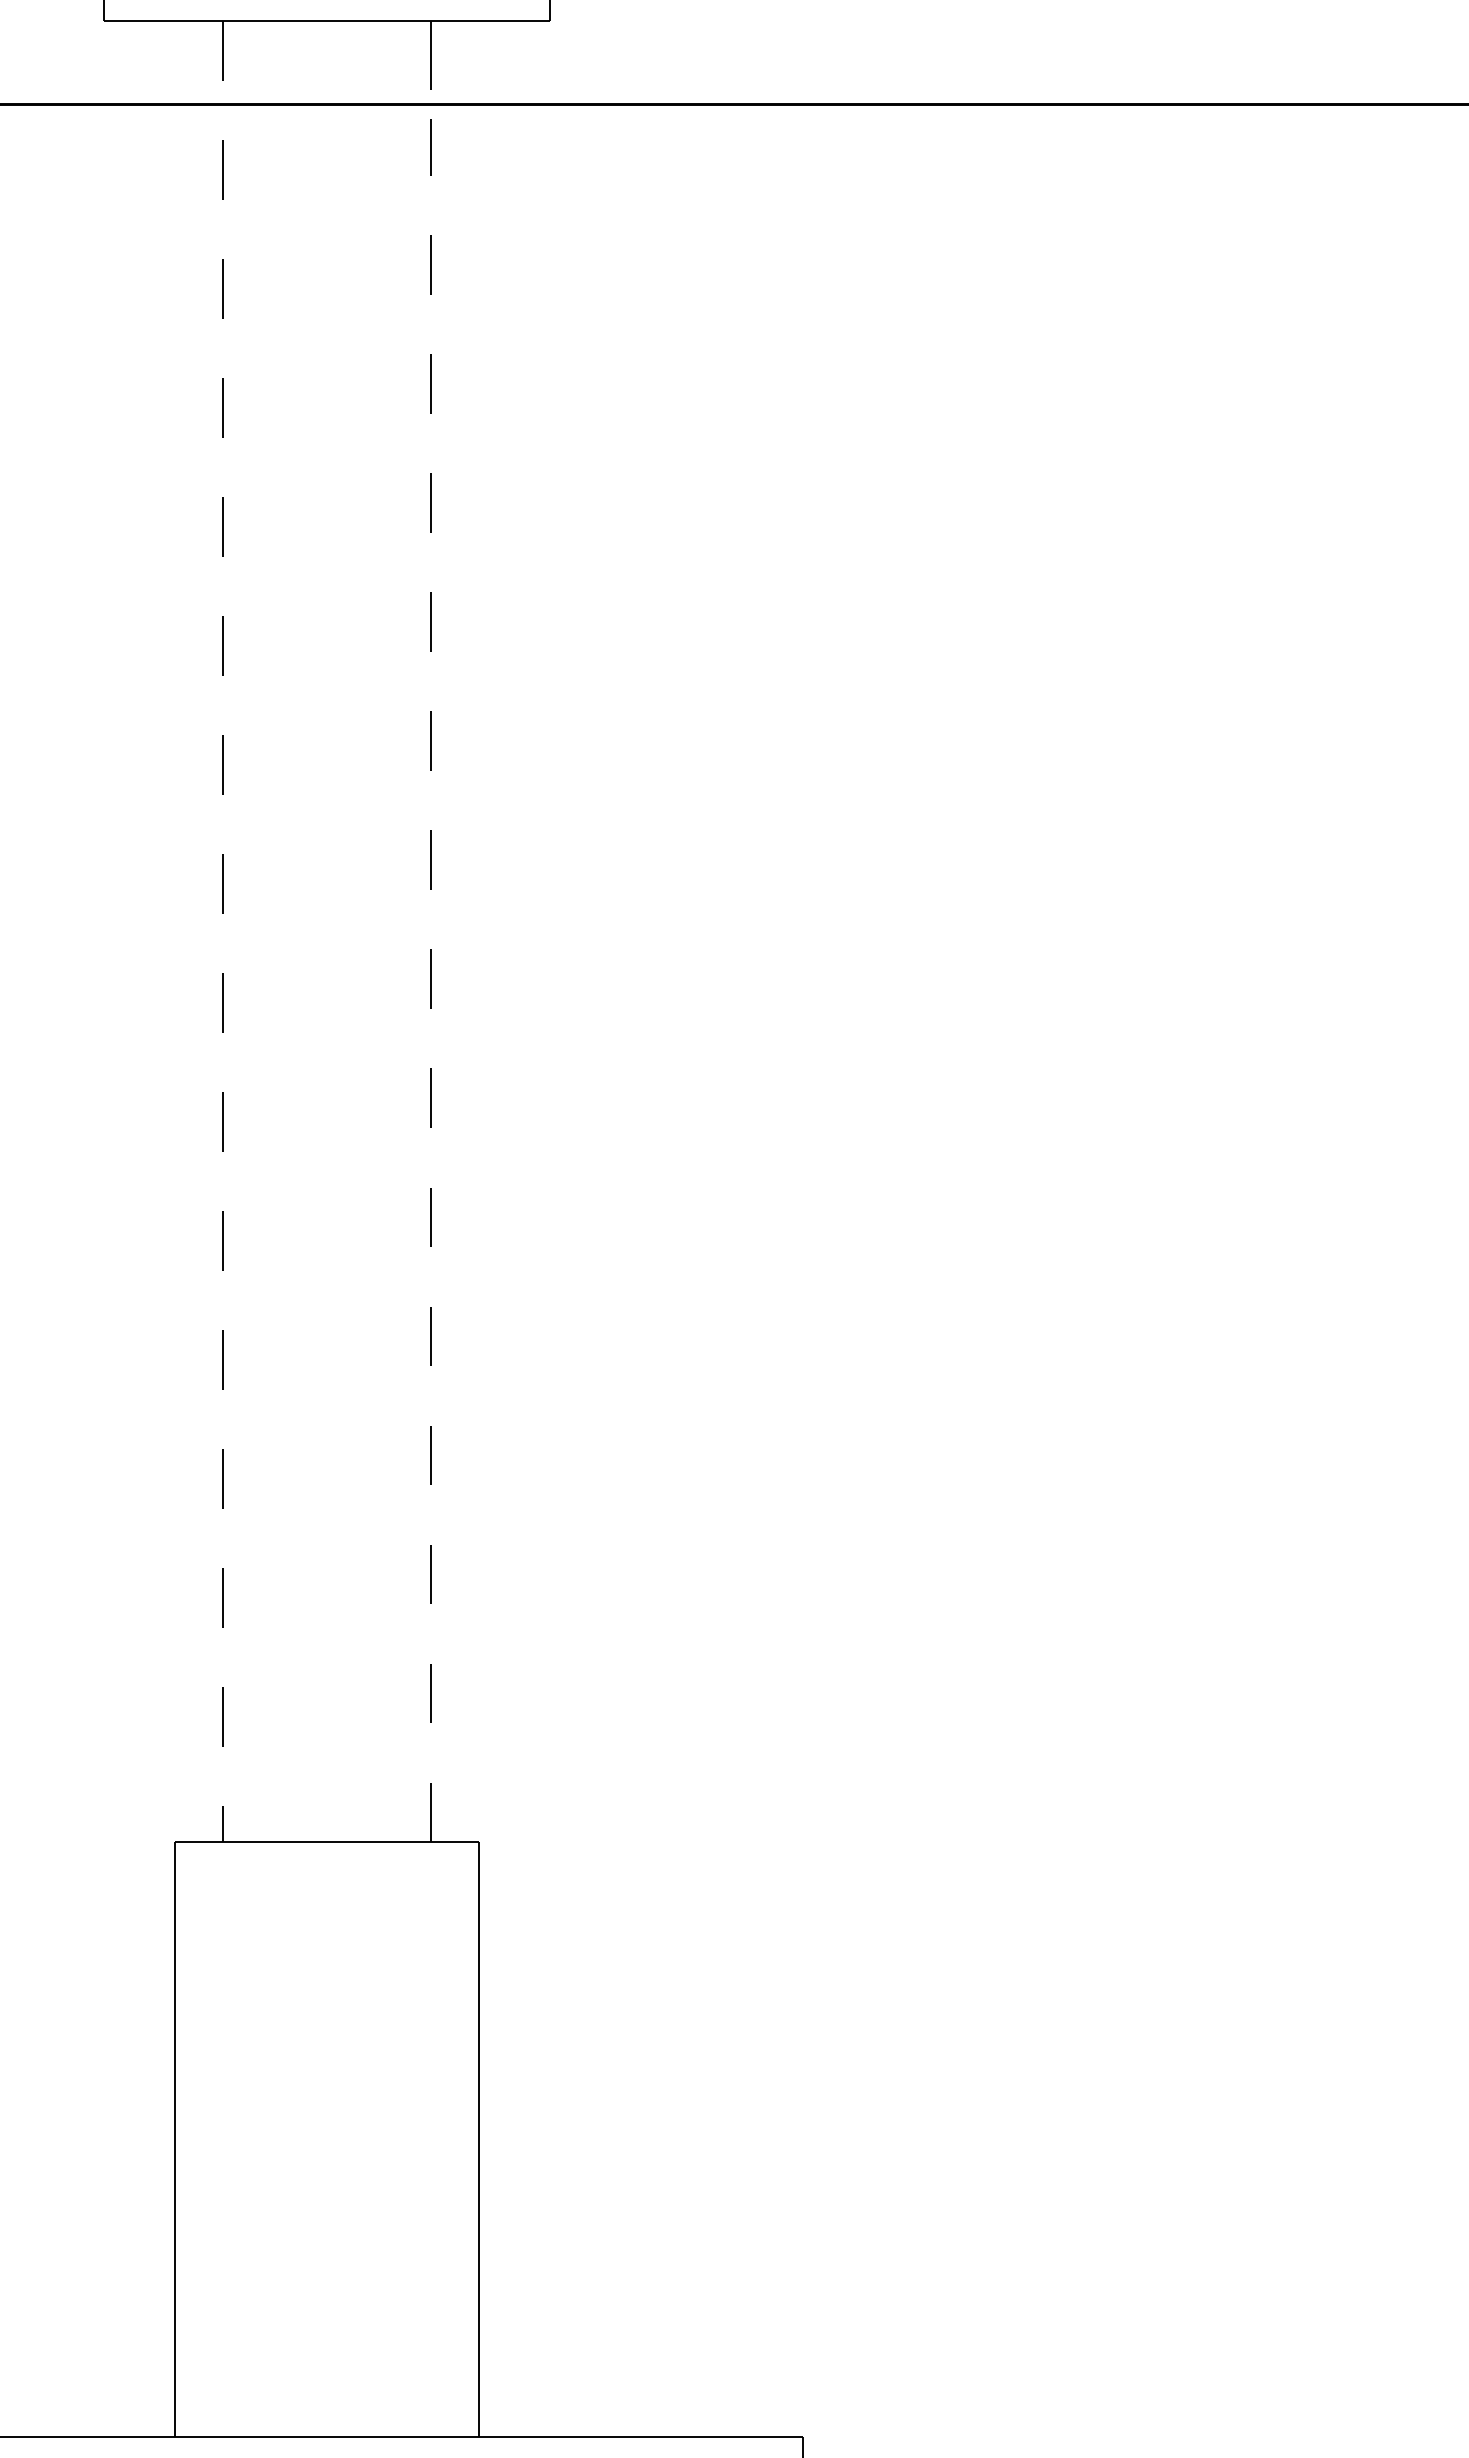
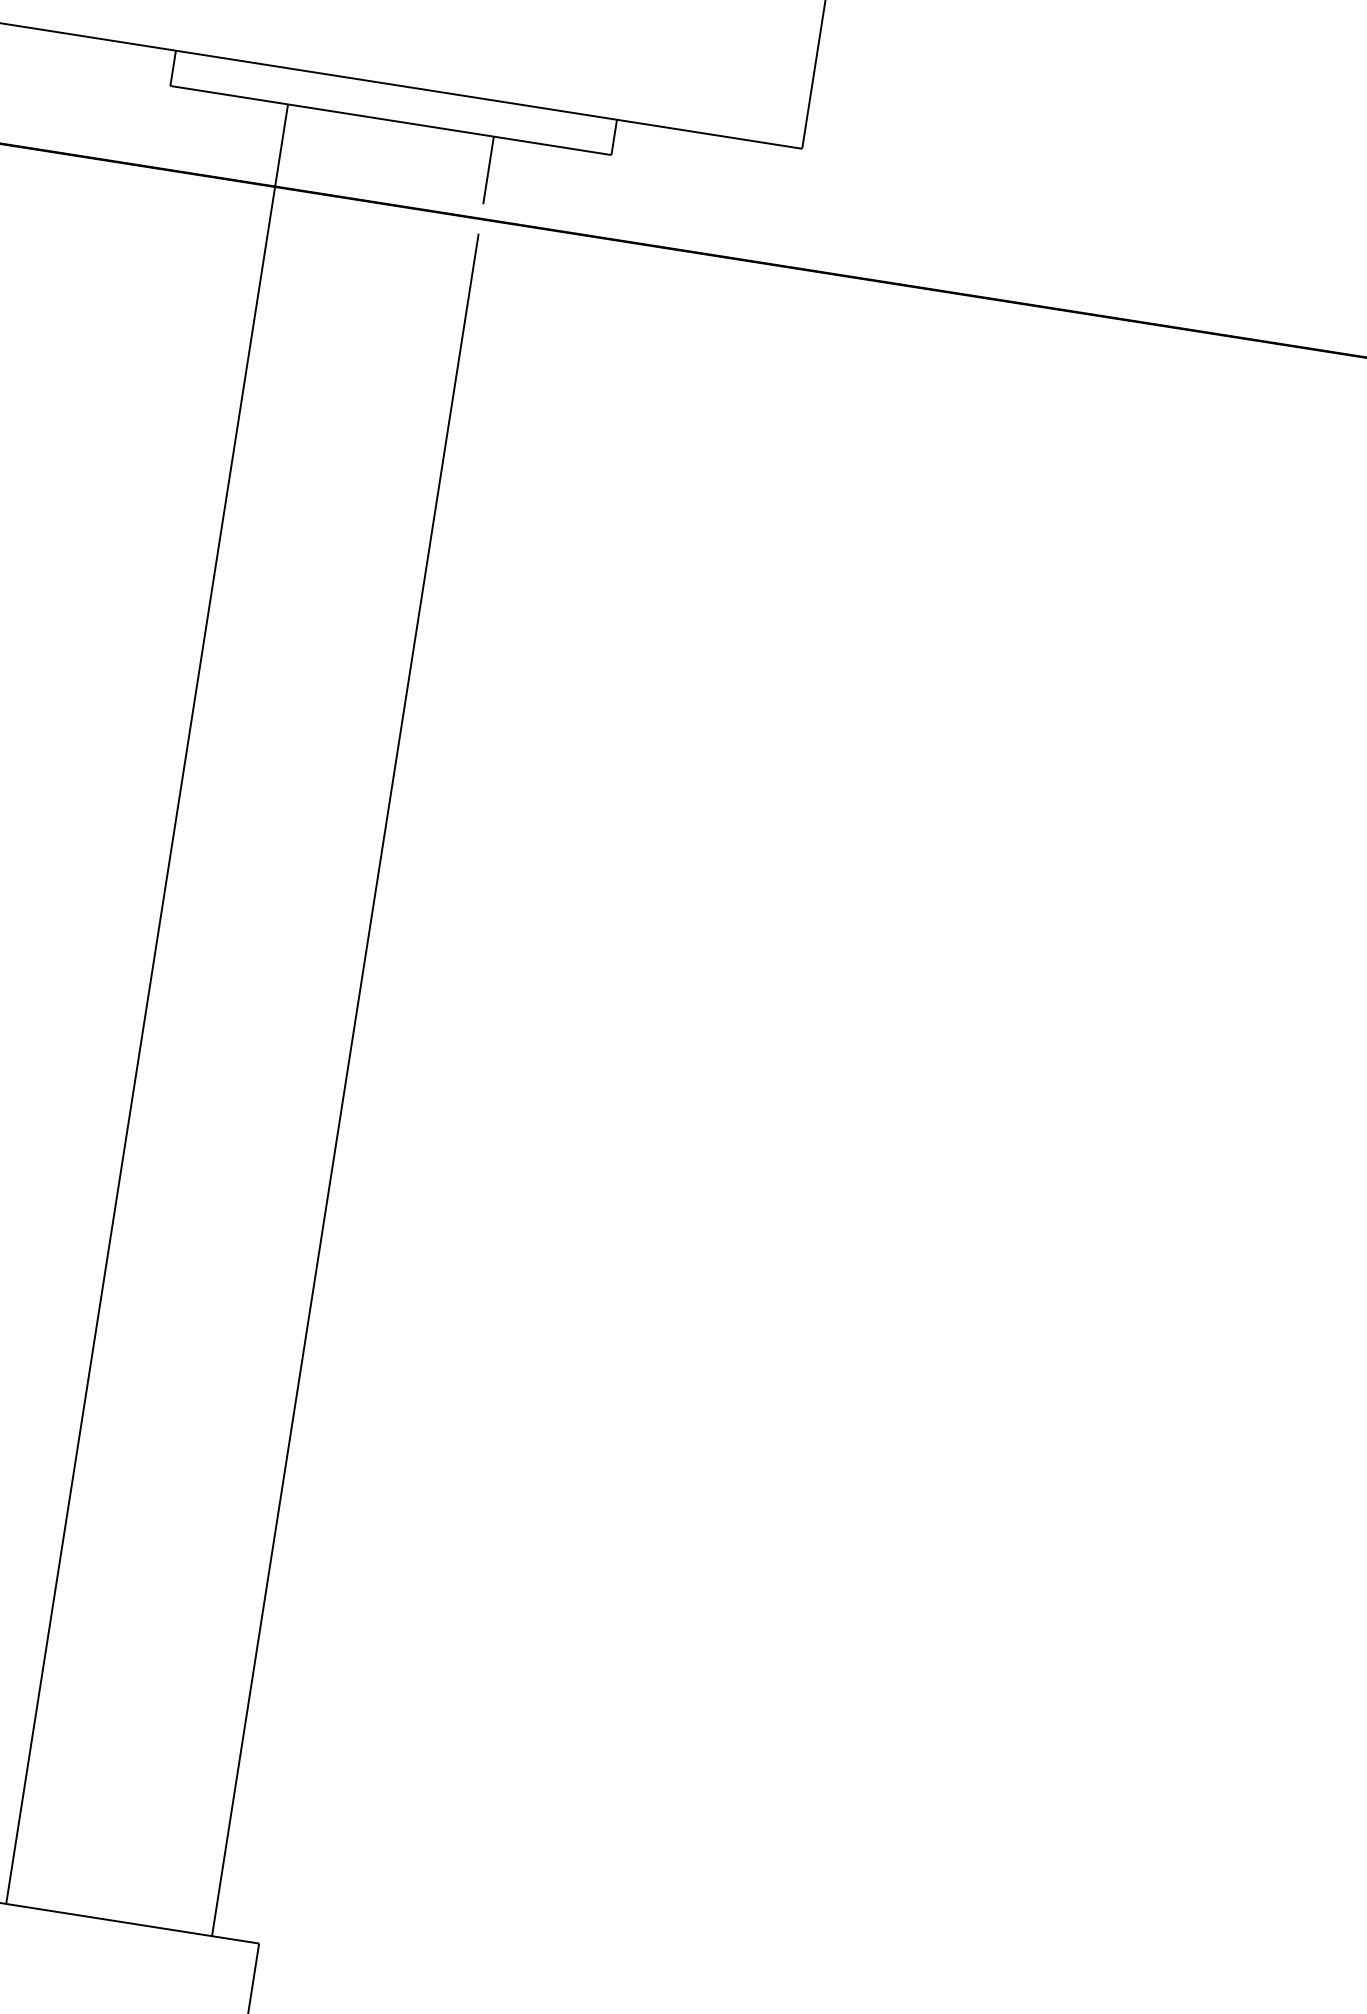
line: (222, 931) -> (146, 1004), dashed -> solid
line: (431, 980) -> (345, 1084), dashed -> solid

